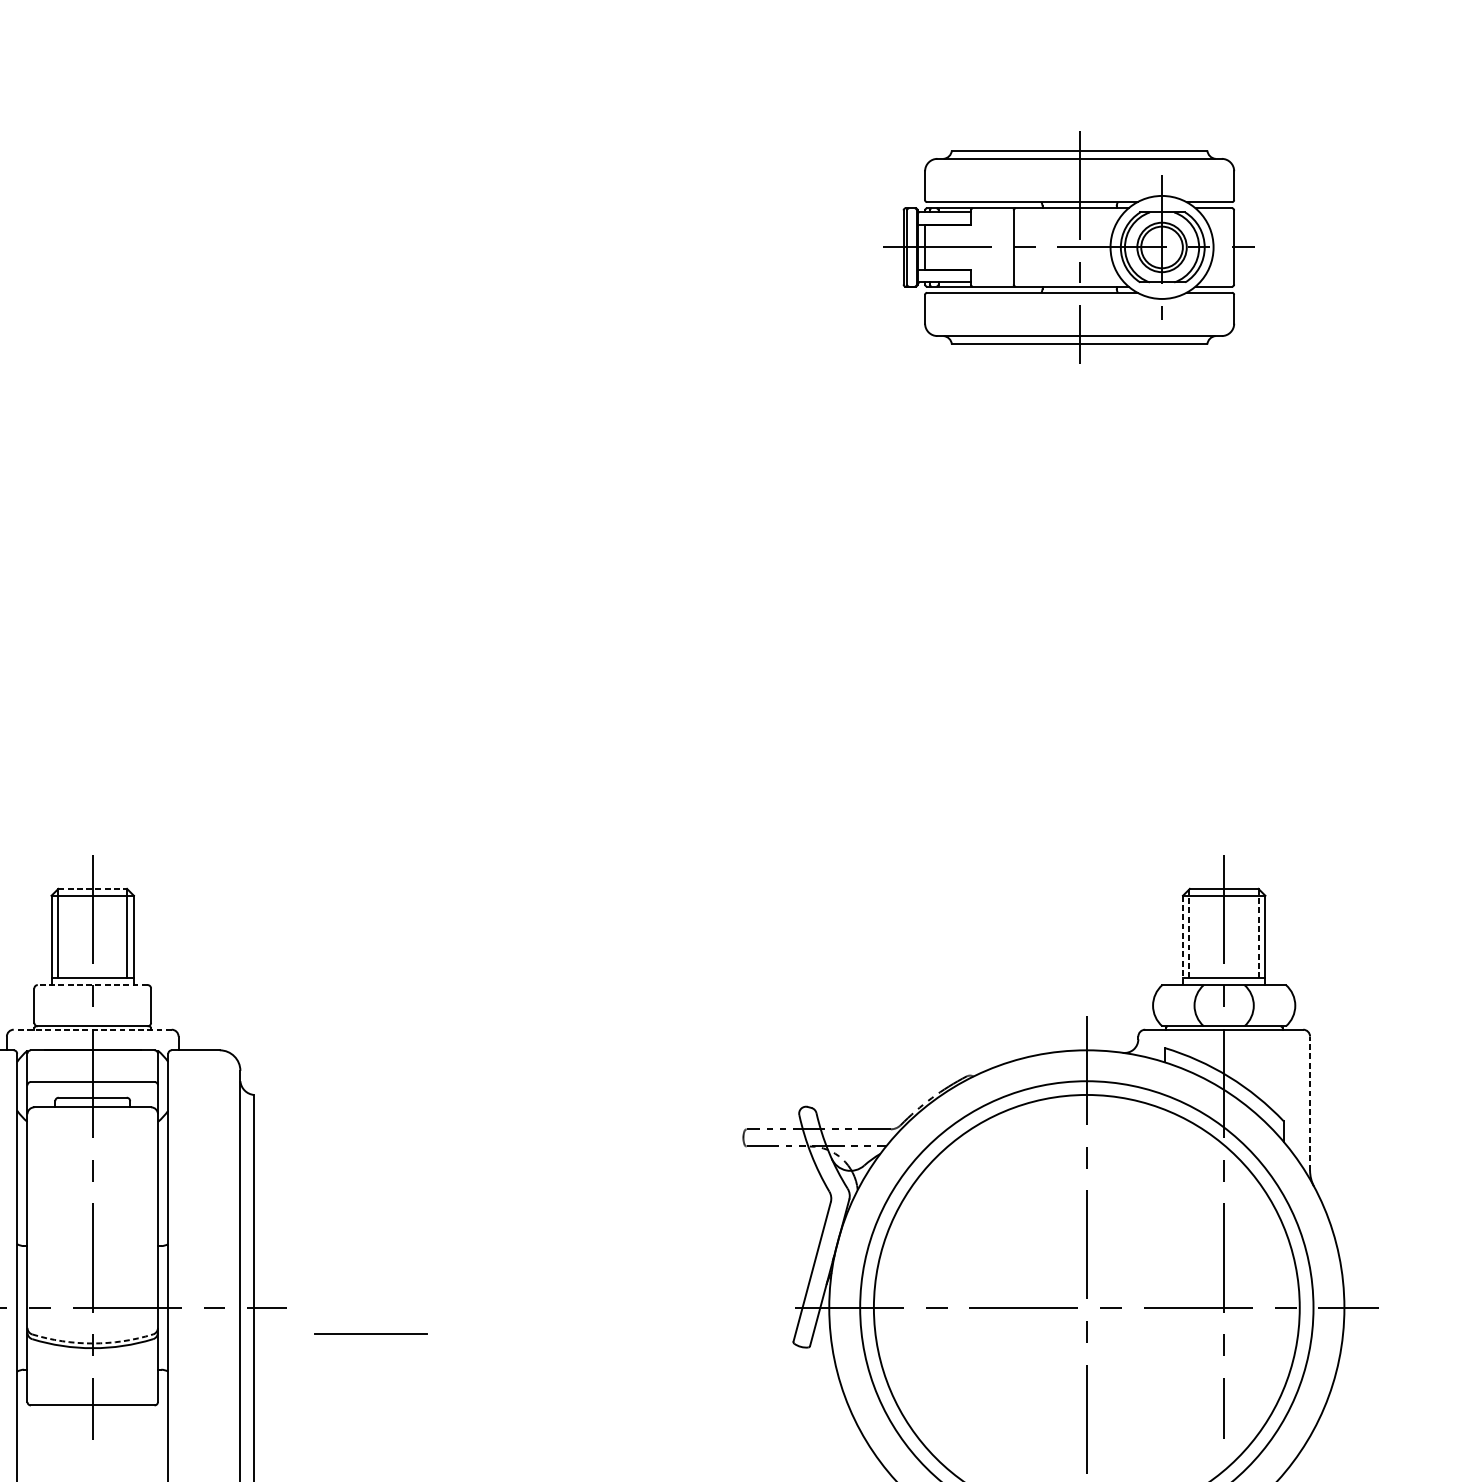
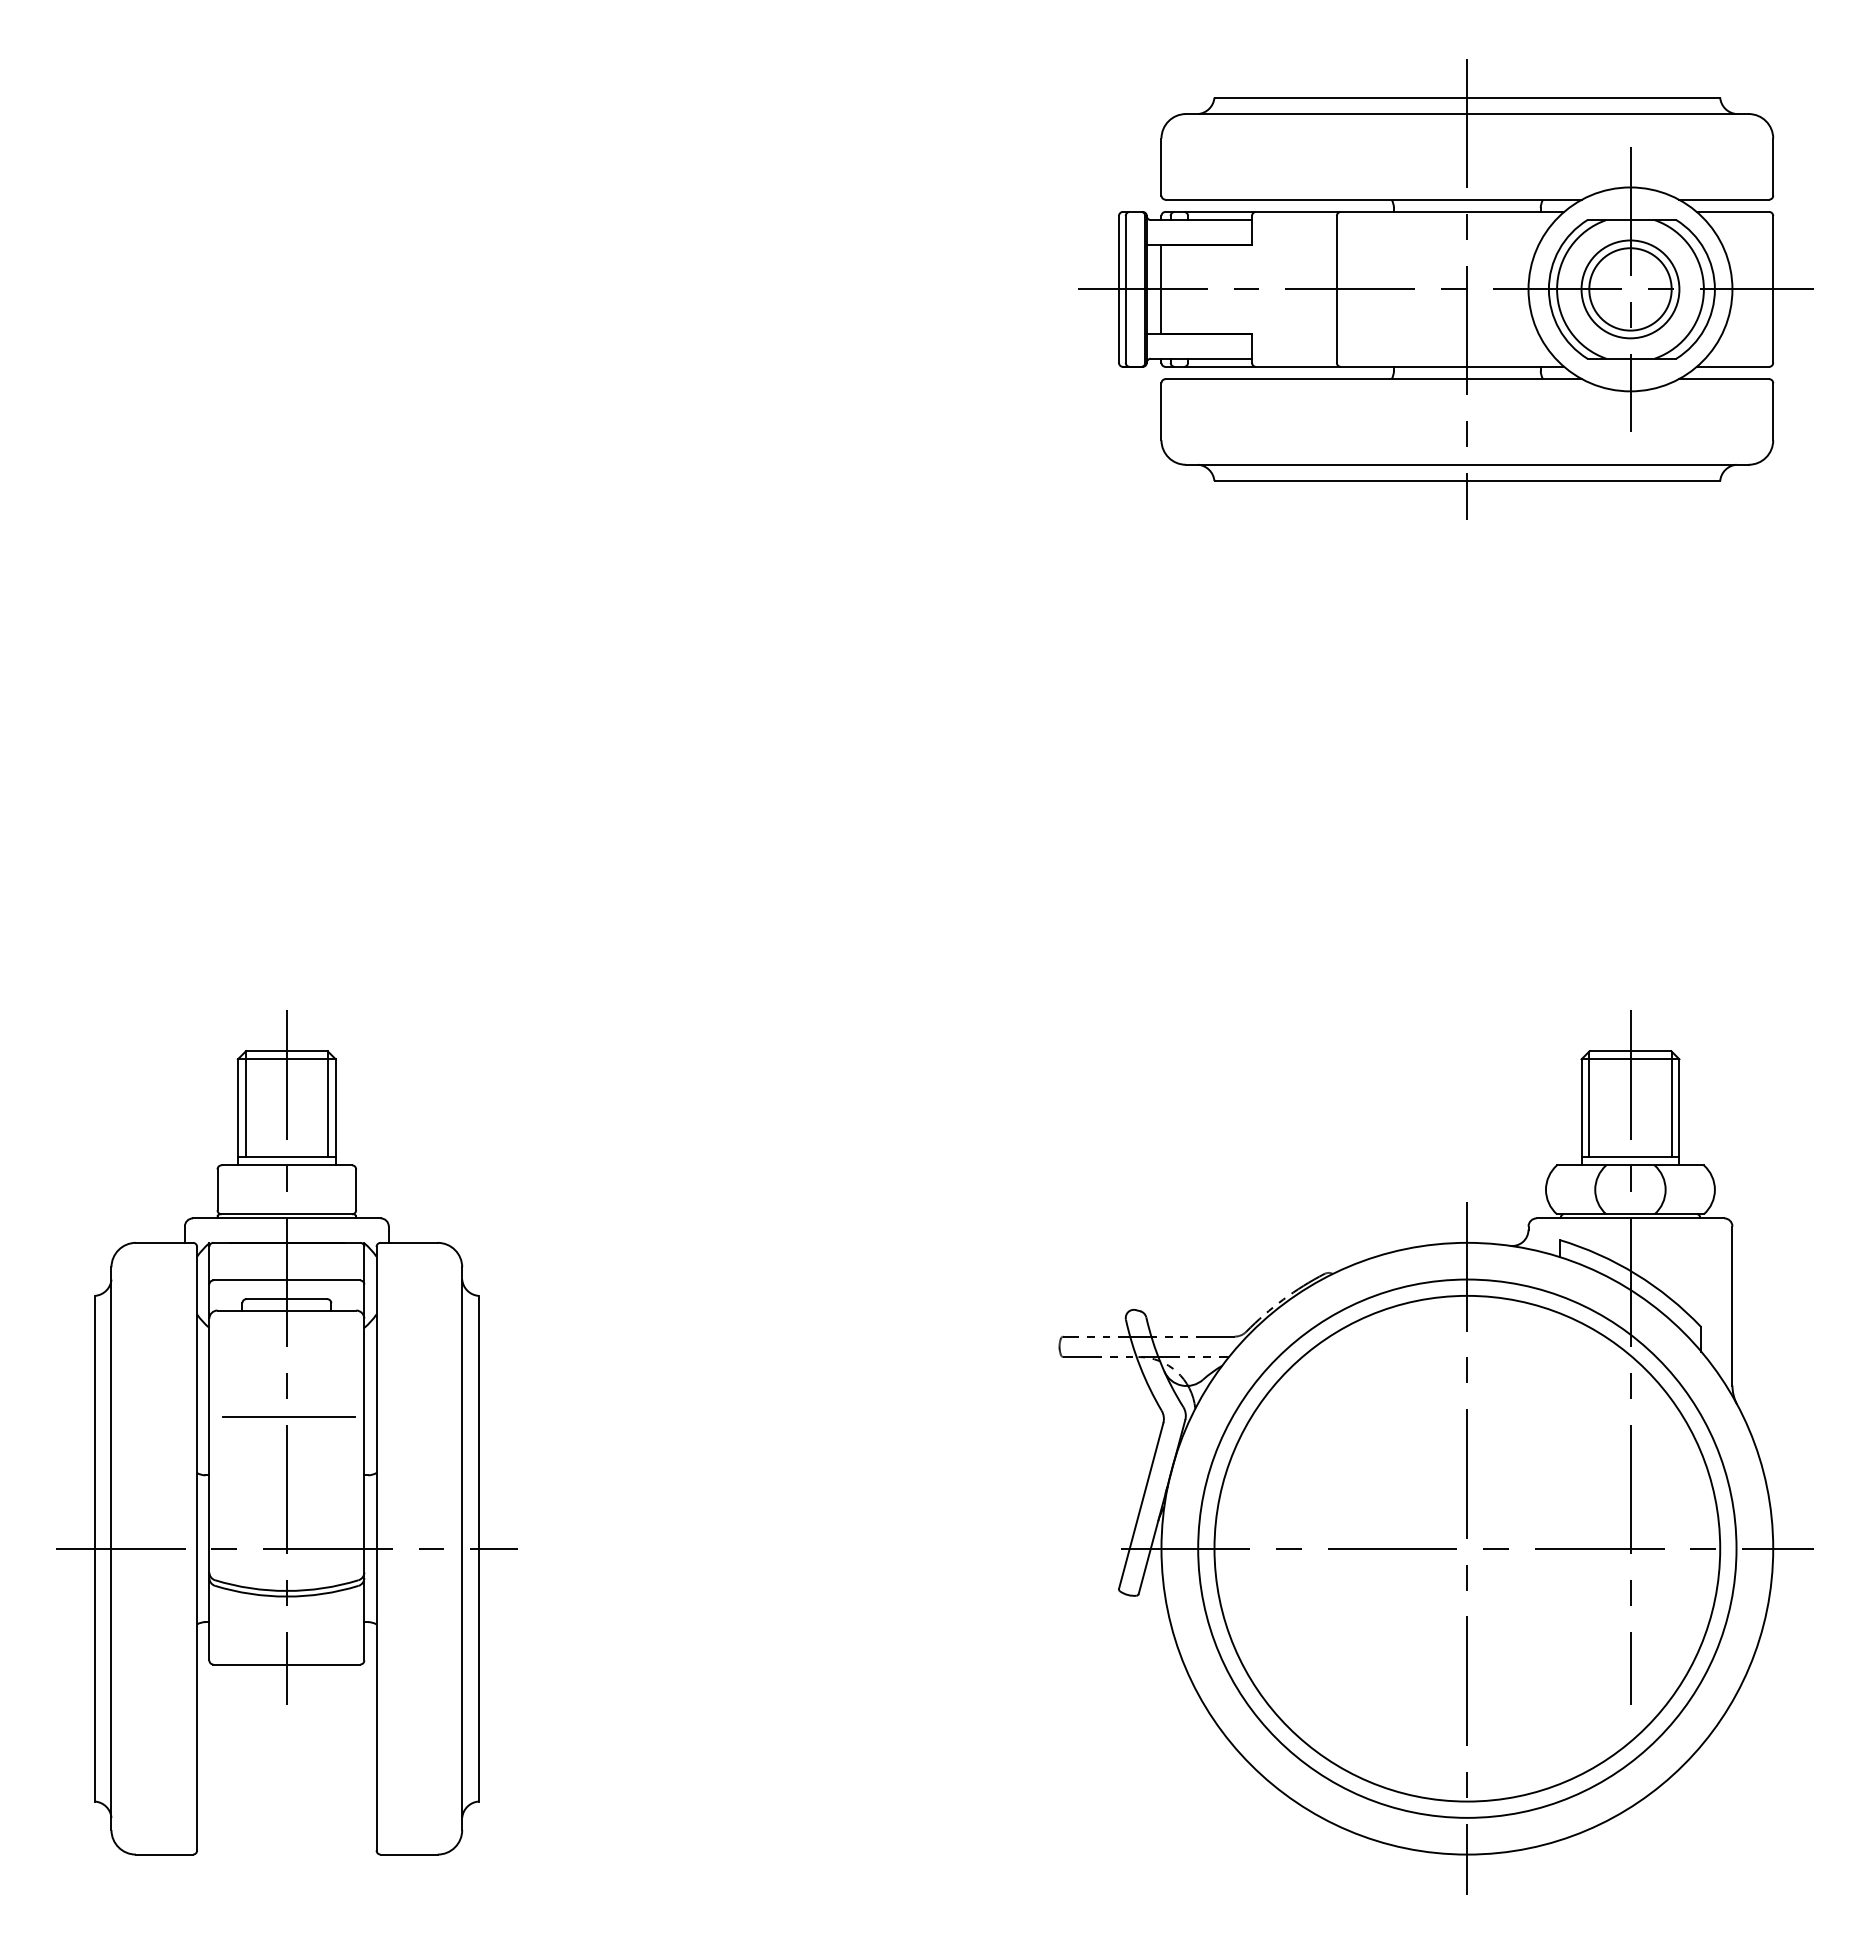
part: (1068, 247) -> (1445, 289), size x1.67
line: (92, 889) -> (286, 1051), dashed -> solid
line: (1189, 933) -> (1589, 1104), dashed -> solid
line: (1258, 933) -> (1671, 1104), dashed -> solid
line: (1182, 939) -> (1581, 1111), dashed -> solid
line: (92, 985) -> (286, 1165), dashed -> solid
line: (92, 1029) -> (286, 1218), dashed -> solid
line: (1310, 1103) -> (1732, 1306), dashed -> solid
line: (370, 1333) -> (288, 1416), moved
arc: (92, 1343) -> (286, 1590), dashed -> solid

